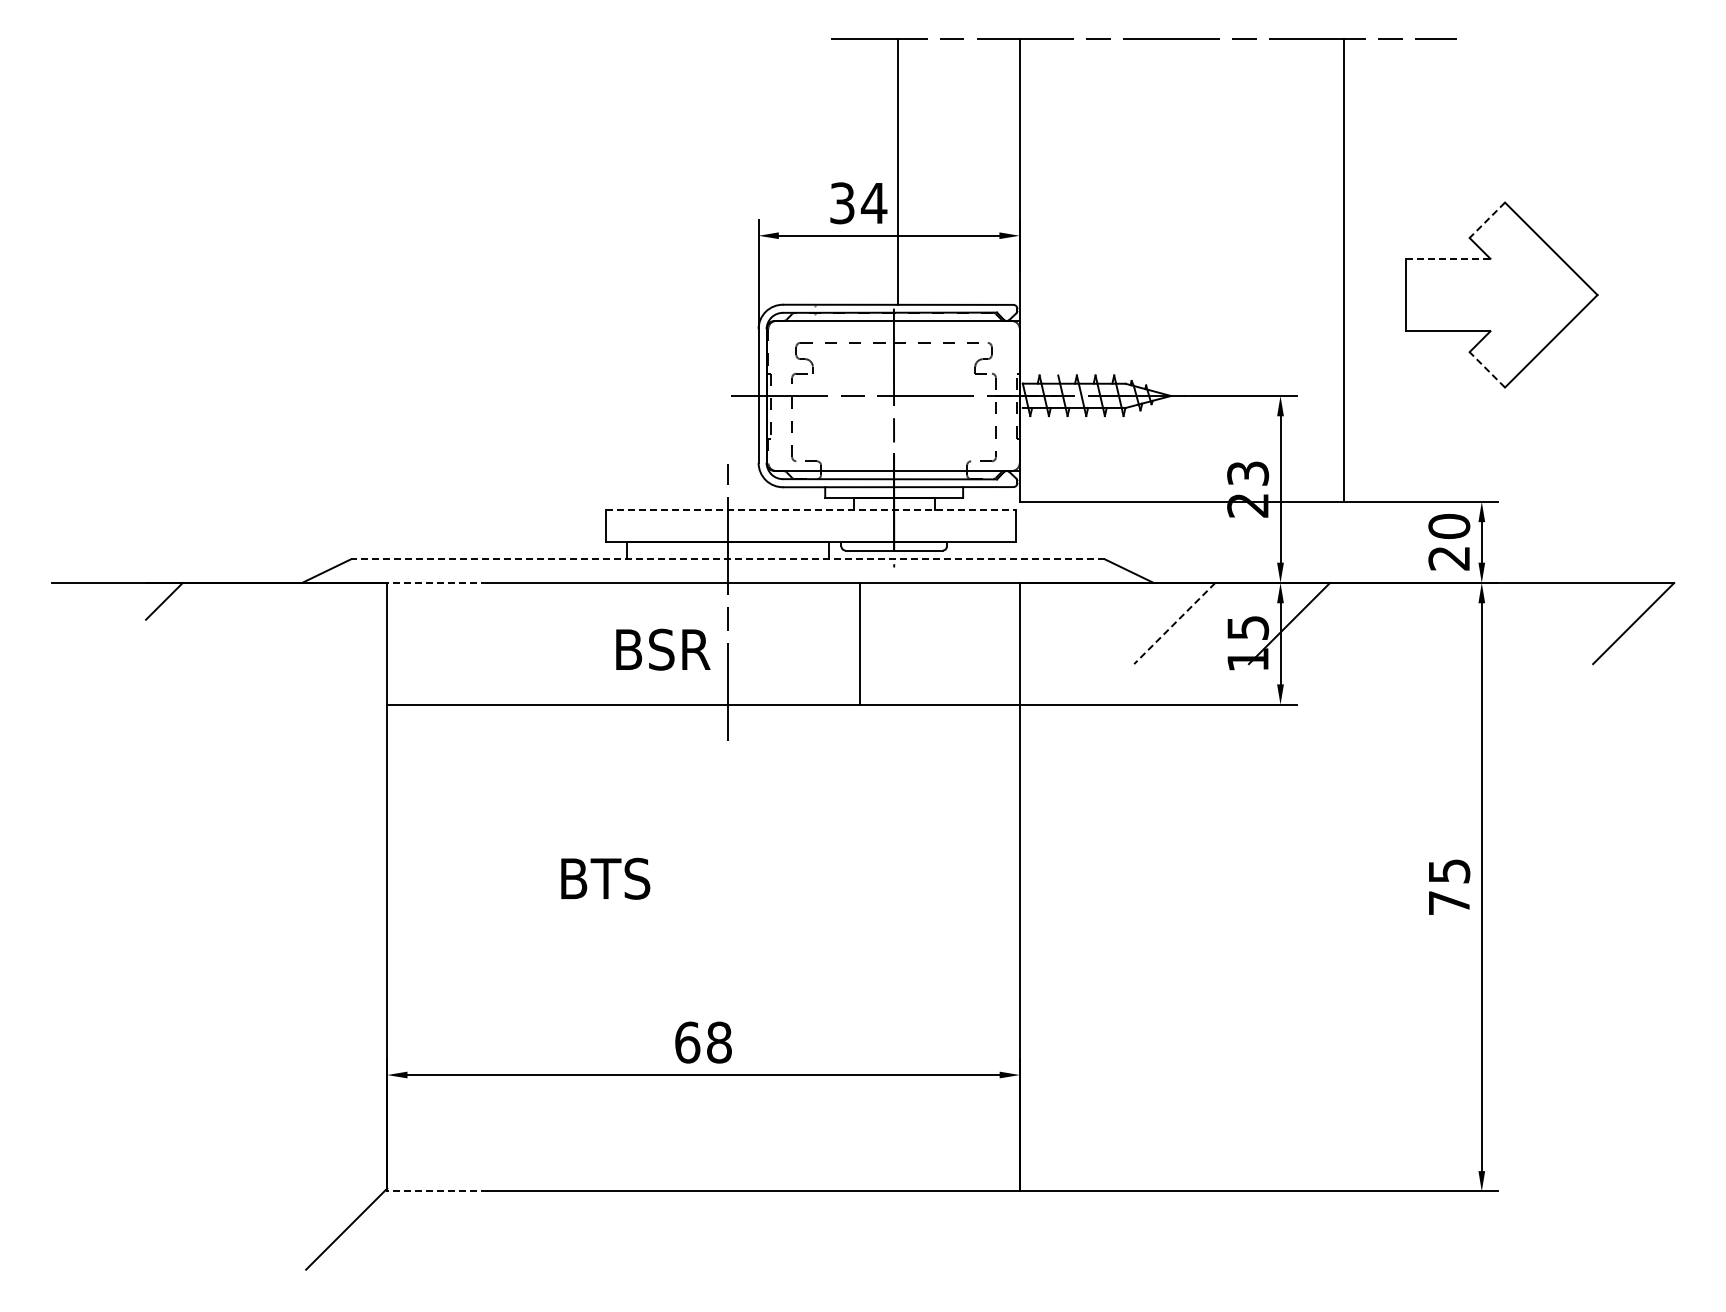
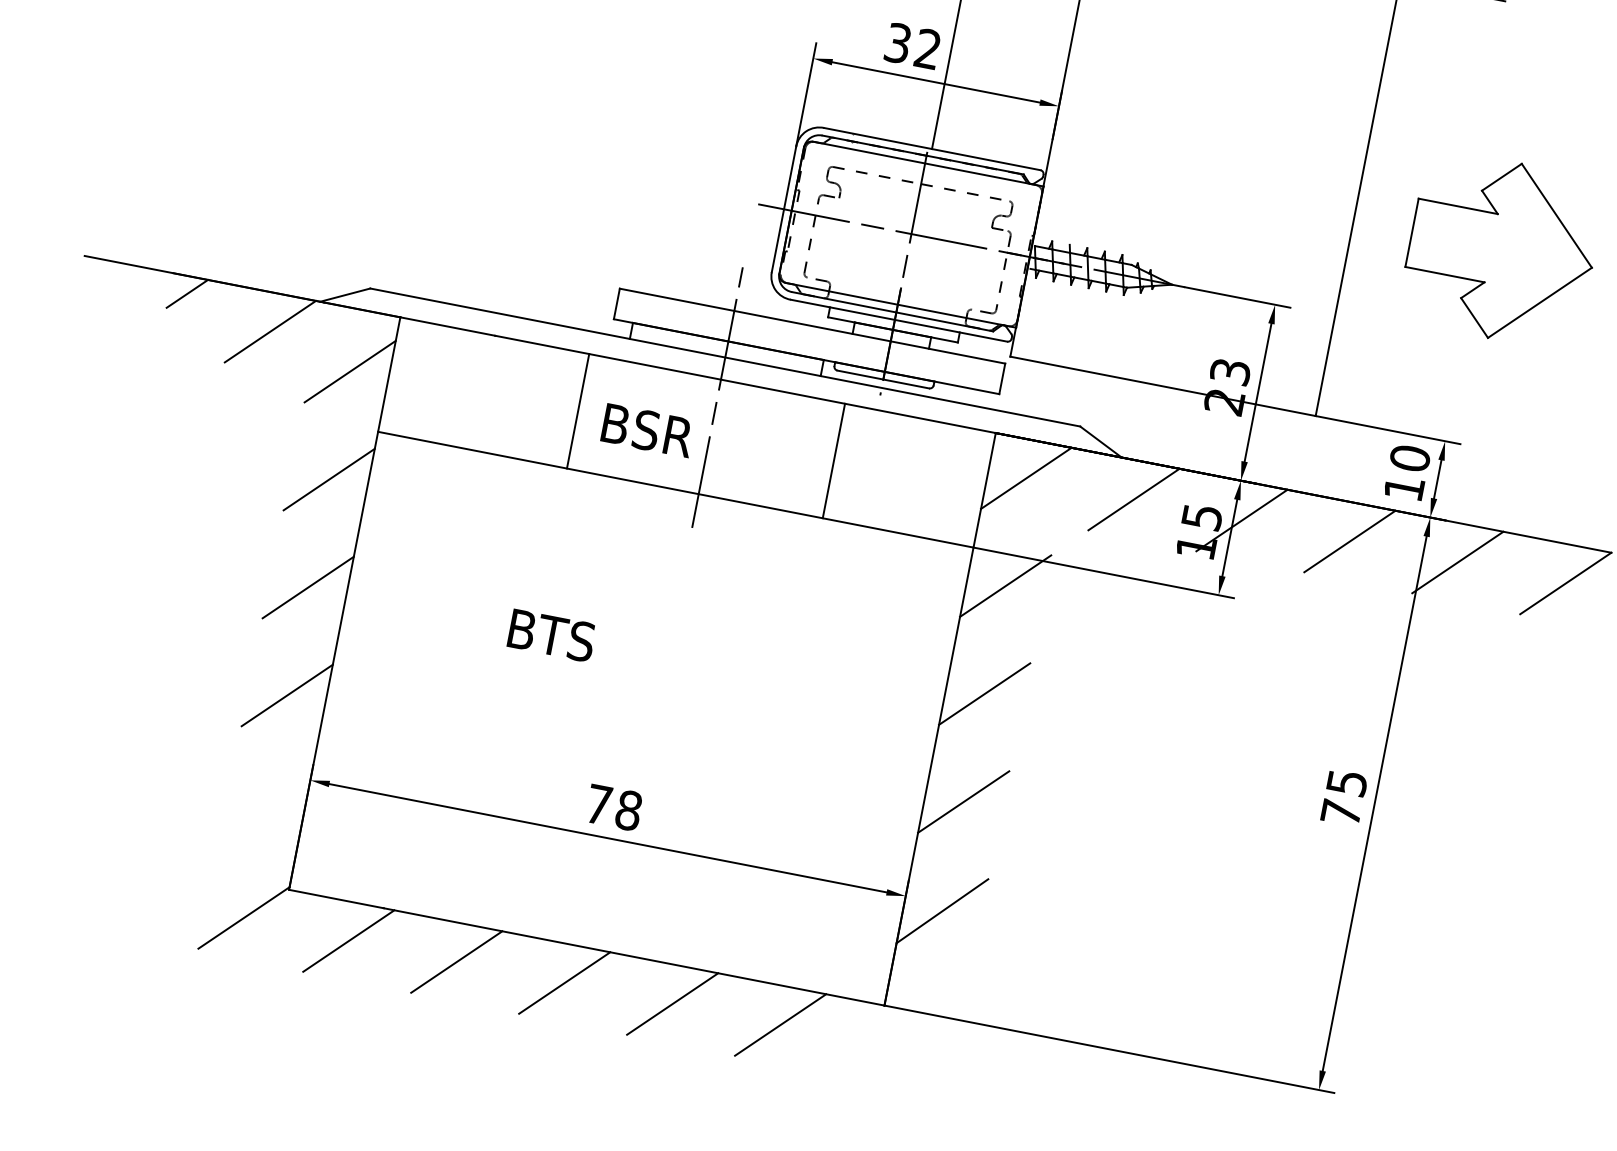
text: (873, 202) -> (927, 48), 34 -> 32
line: (1487, 220) -> (1502, 177), dashed -> solid
line: (1448, 258) -> (1458, 206), dashed -> solid
line: (1487, 369) -> (1474, 317), dashed -> solid
line: (811, 509) -> (813, 325), dashed -> solid
text: (1448, 558) -> (1403, 488), 20 -> 10
line: (727, 559) -> (724, 357), dashed -> solid
line: (437, 582) -> (447, 326), dashed -> solid
line: (1059, 622) -> (1025, 477), added
line: (256, 623) -> (269, 331), added
line: (1174, 623) -> (1133, 499), dashed -> solid
line: (1403, 623) -> (1349, 541), added
line: (1518, 623) -> (1457, 562), added
line: (587, 643) -> (577, 410), added
line: (346, 648) -> (350, 371), added
line: (1060, 737) -> (1005, 585), added
line: (346, 762) -> (329, 478), added
line: (1060, 852) -> (984, 694), added
line: (346, 877) -> (308, 587), added
line: (1060, 966) -> (963, 801), added
line: (346, 992) -> (287, 695), added
text: (687, 1042) -> (598, 804), 68 -> 78
line: (1060, 1083) -> (942, 911), added
line: (437, 1191) -> (336, 899), dashed -> solid
line: (458, 1231) -> (348, 940), added
line: (572, 1231) -> (456, 961), added
line: (687, 1231) -> (564, 982), added
line: (802, 1231) -> (672, 1003), added
line: (917, 1231) -> (780, 1024), added

